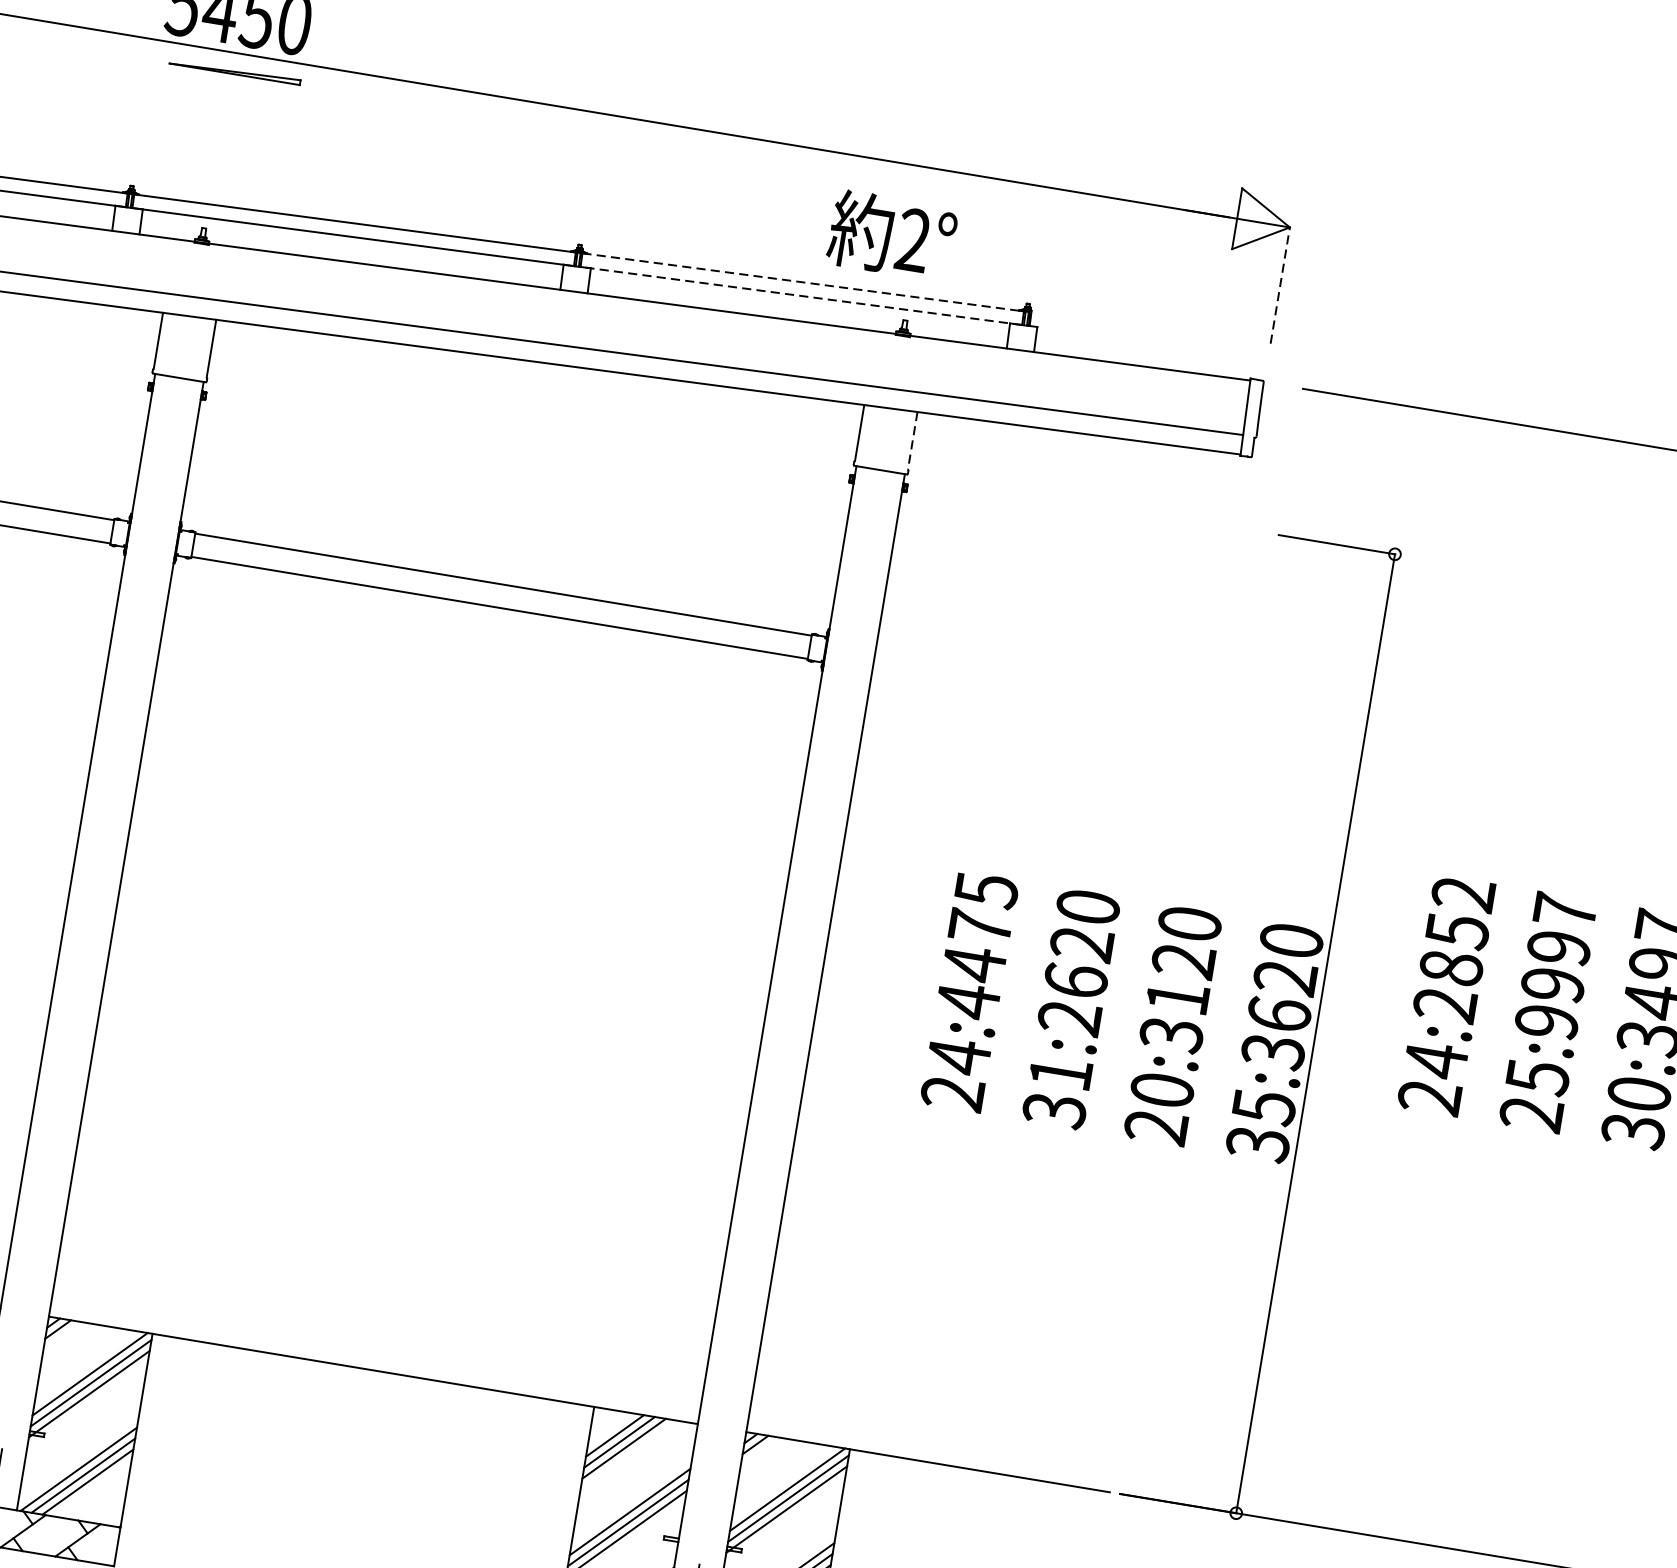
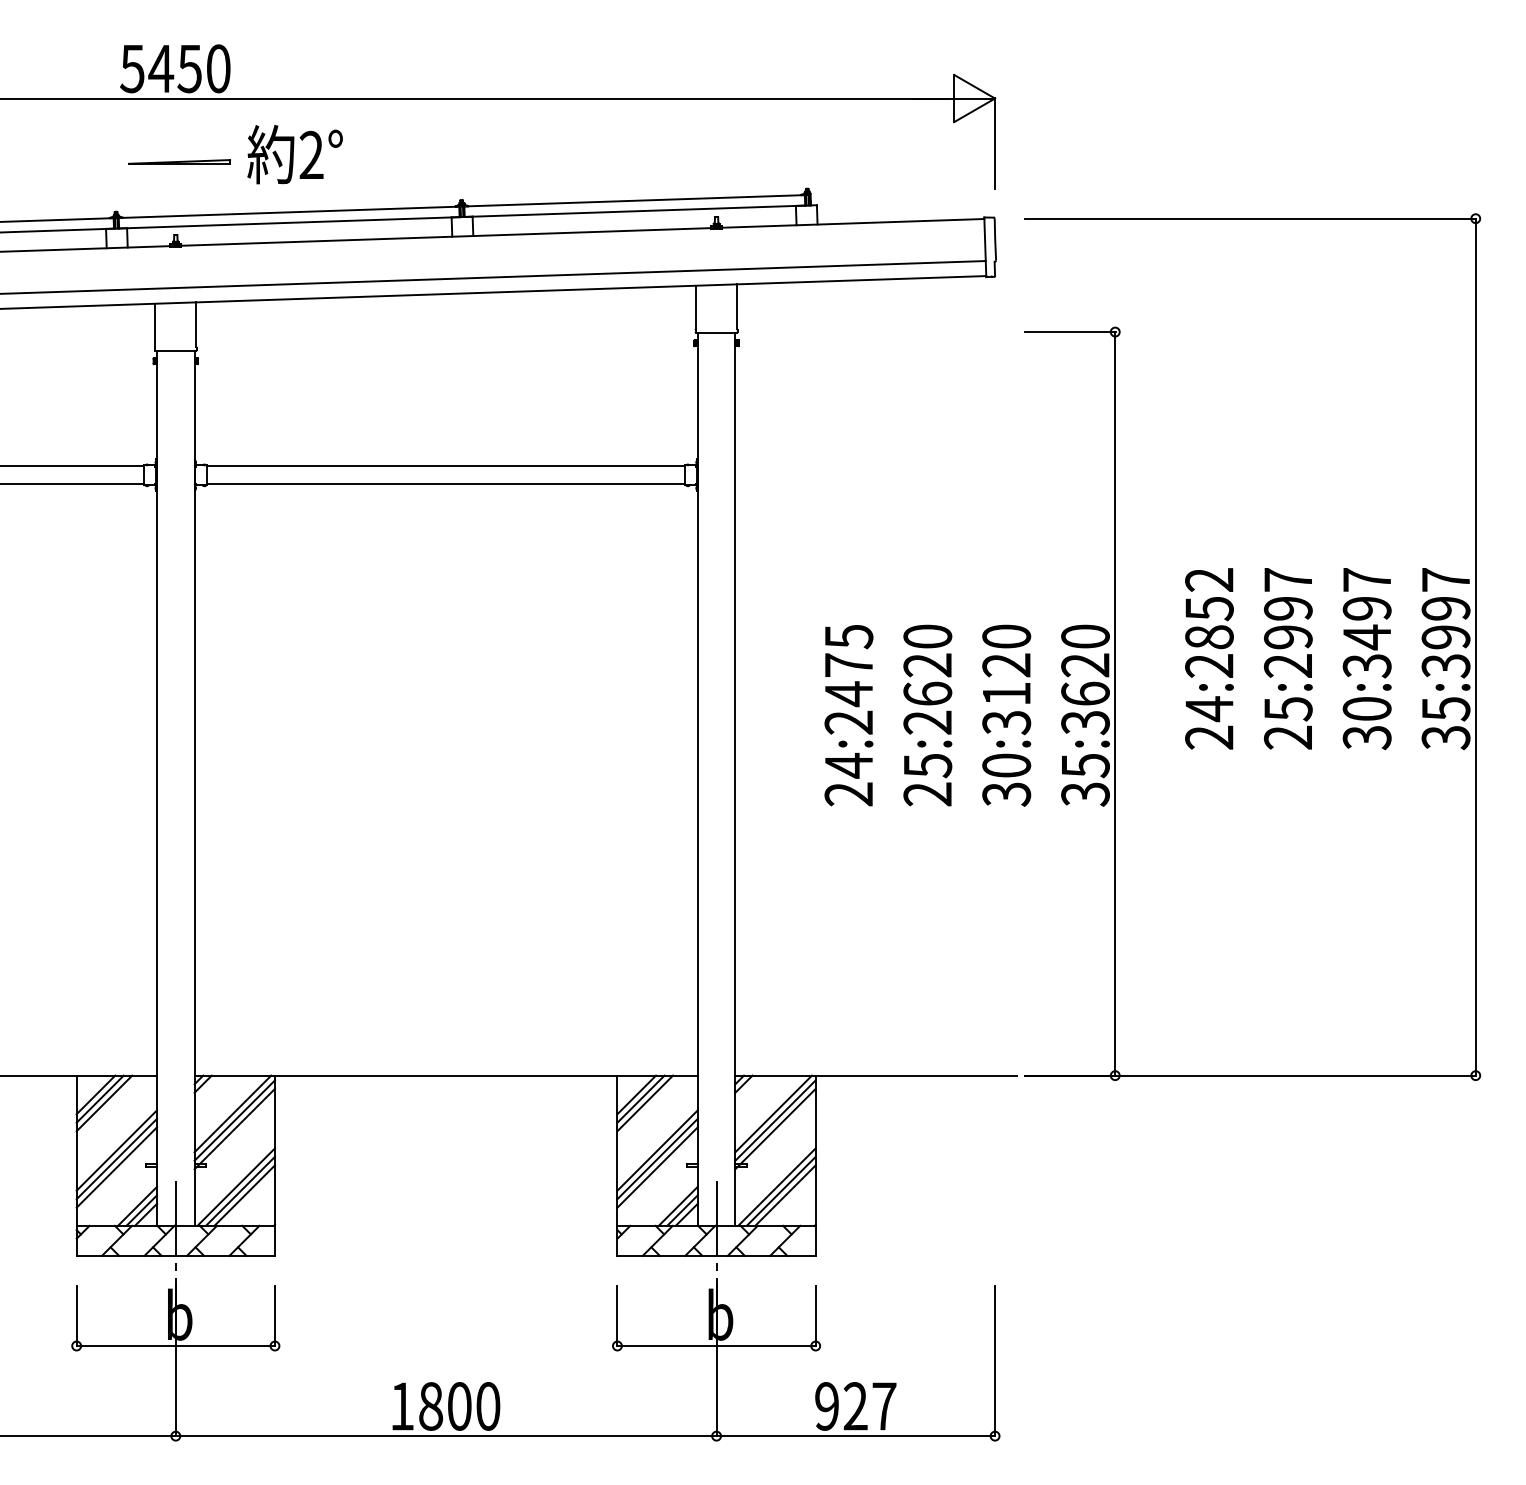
part: (235, 71) -> (179, 161), moved
text: (891, 235) -> (294, 154), moved
line: (804, 282) -> (635, 200), dashed -> solid
line: (1281, 284) -> (995, 142), dashed -> solid
line: (800, 296) -> (634, 211), dashed -> solid
line: (913, 441) -> (737, 307), dashed -> solid
text: (967, 1000) -> (848, 722), 24:4475 -> 24:2475
text: (1547, 1021) -> (1288, 665), 25:9997 -> 25:2997
text: (1057, 1092) -> (927, 780), 31:2620 -> 25:2620
text: (1156, 1127) -> (1006, 794), 20:3120 -> 30:3120

